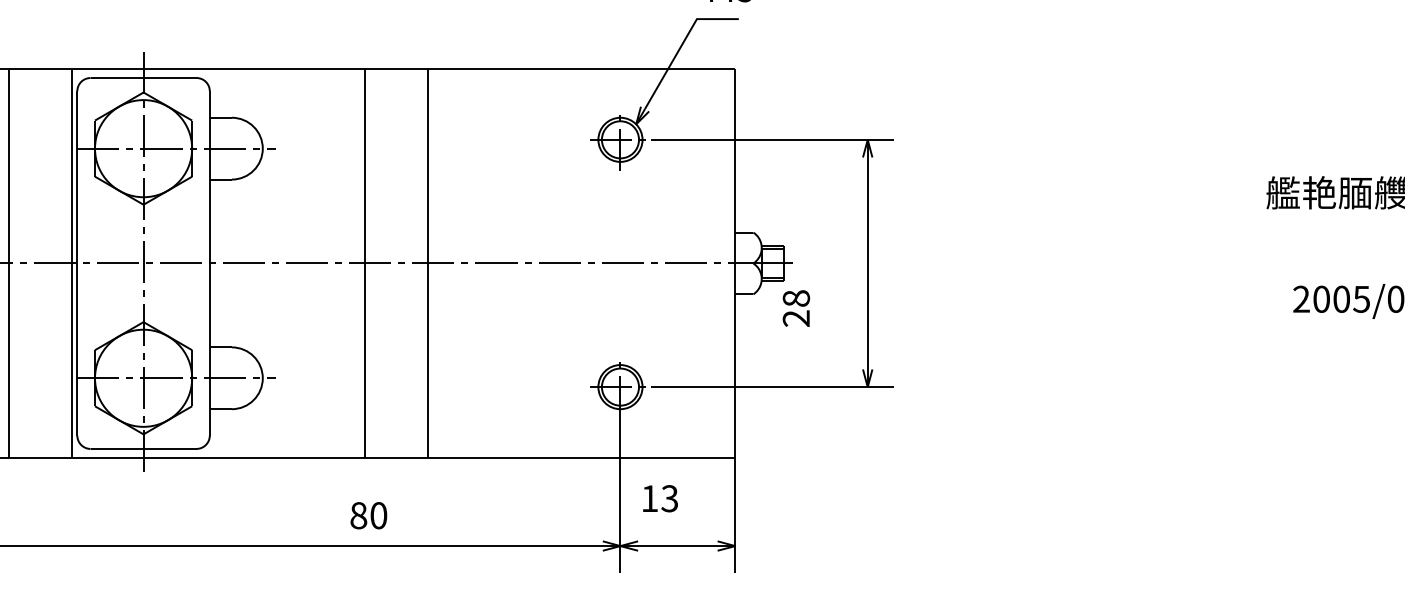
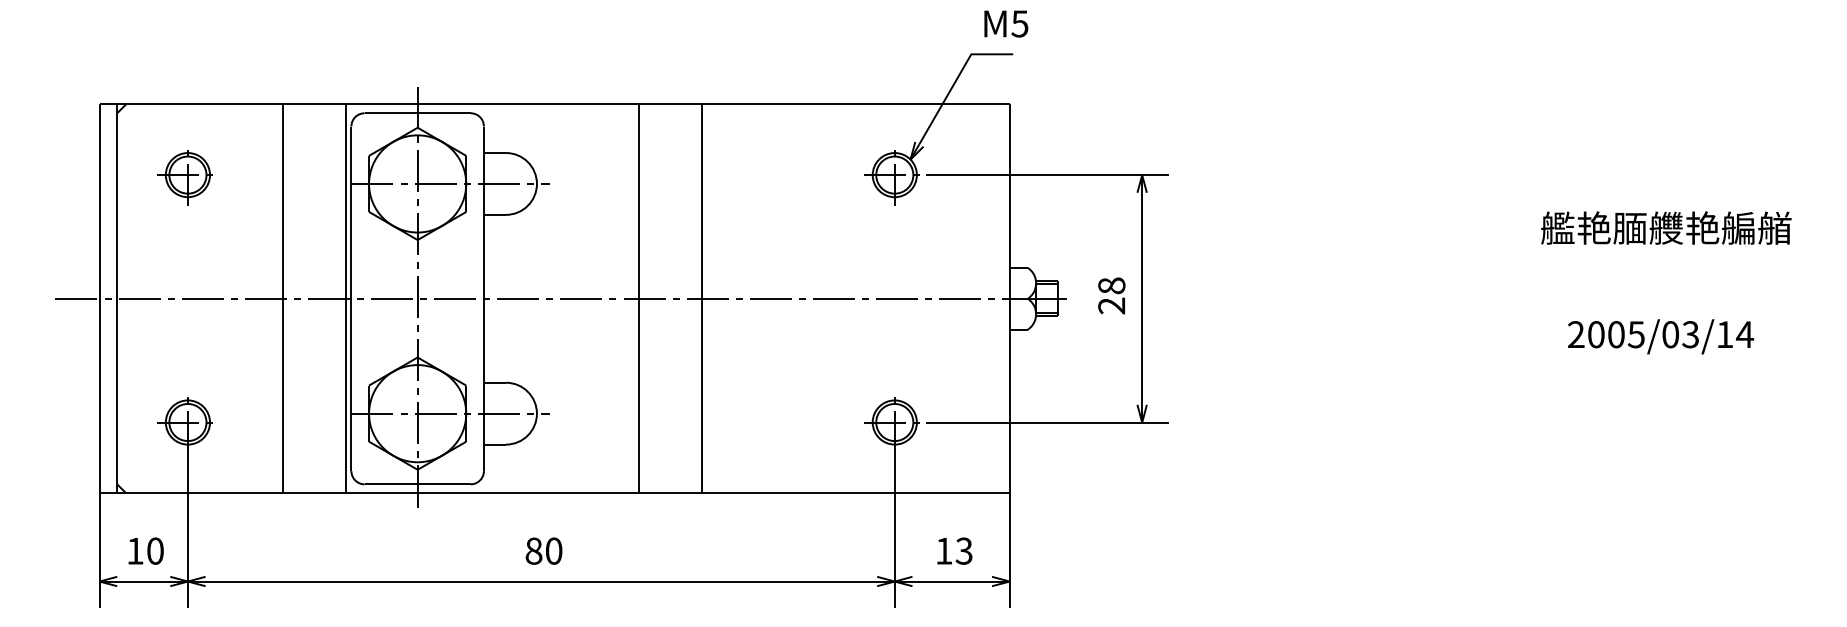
text: (796, 308) -> (1111, 295), moved
text: (660, 498) -> (954, 550), moved
text: (368, 515) -> (543, 550), moved

